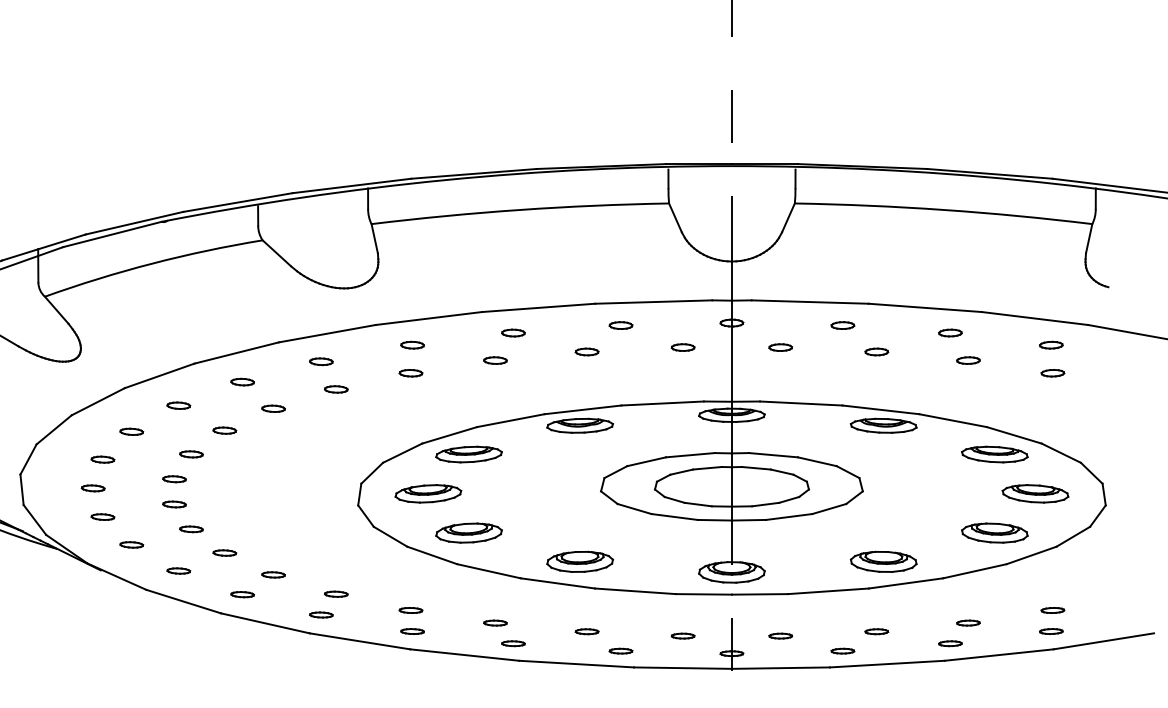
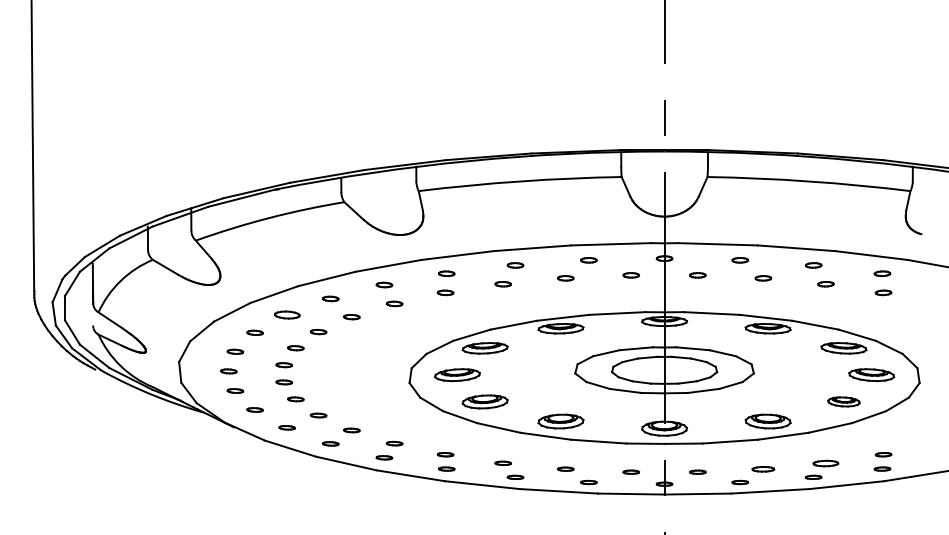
part: (177, 404) -> (286, 314), size x1.6
part: (994, 532) -> (843, 401), size x0.7
part: (967, 621) -> (825, 462), size x1.6
part: (876, 630) -> (763, 468), size x1.4

